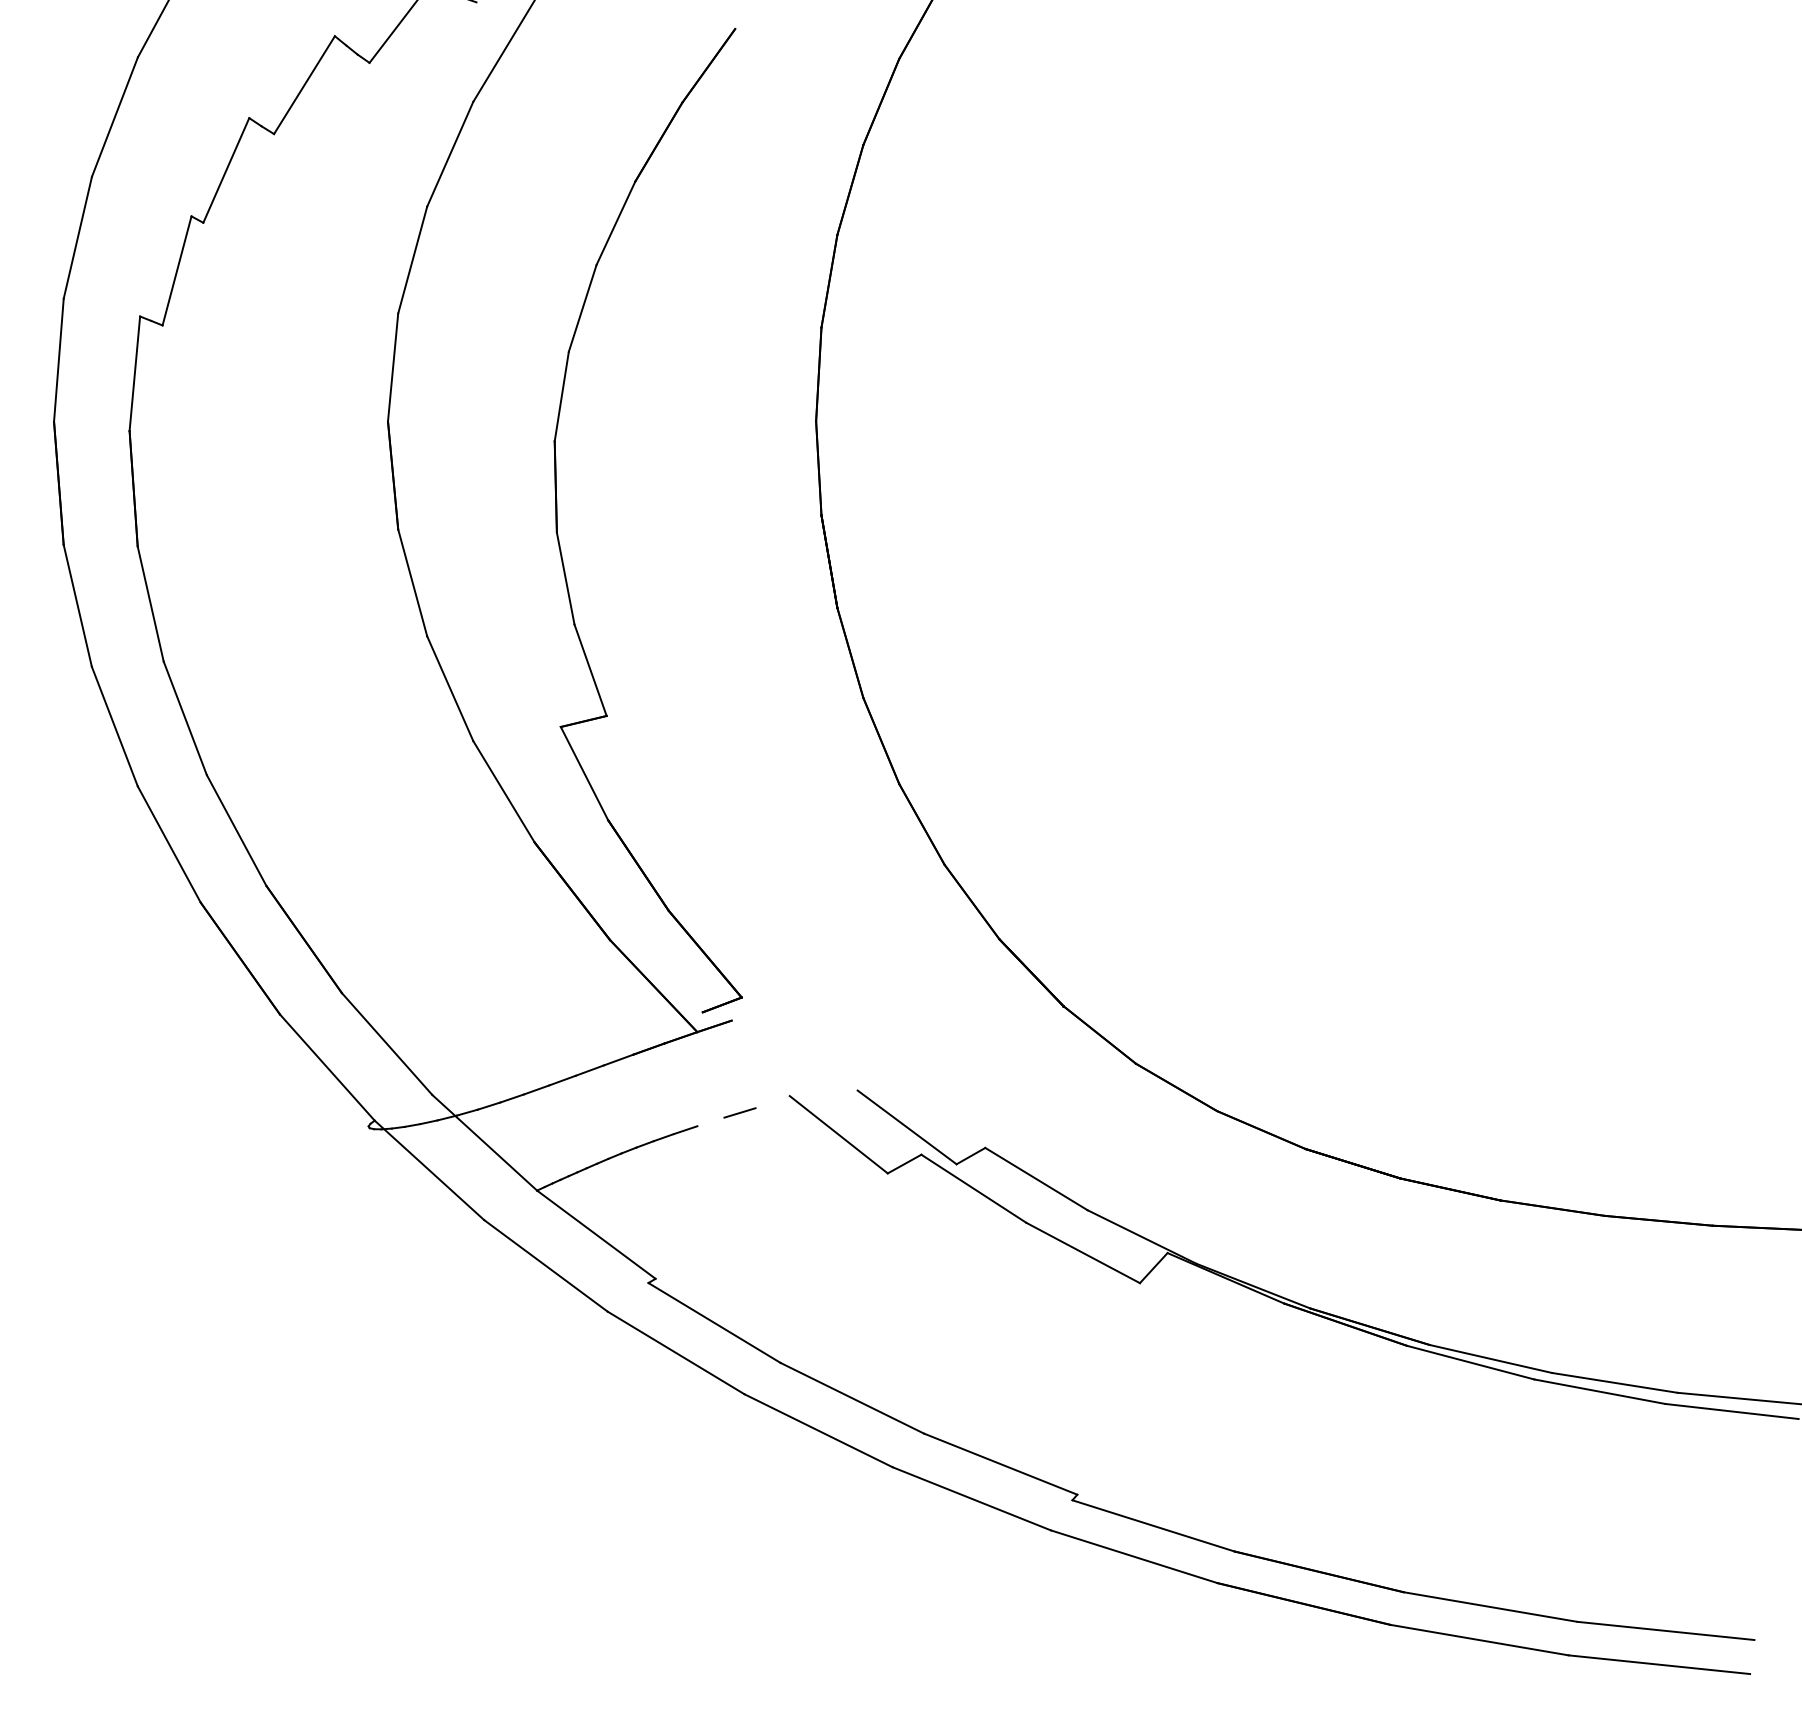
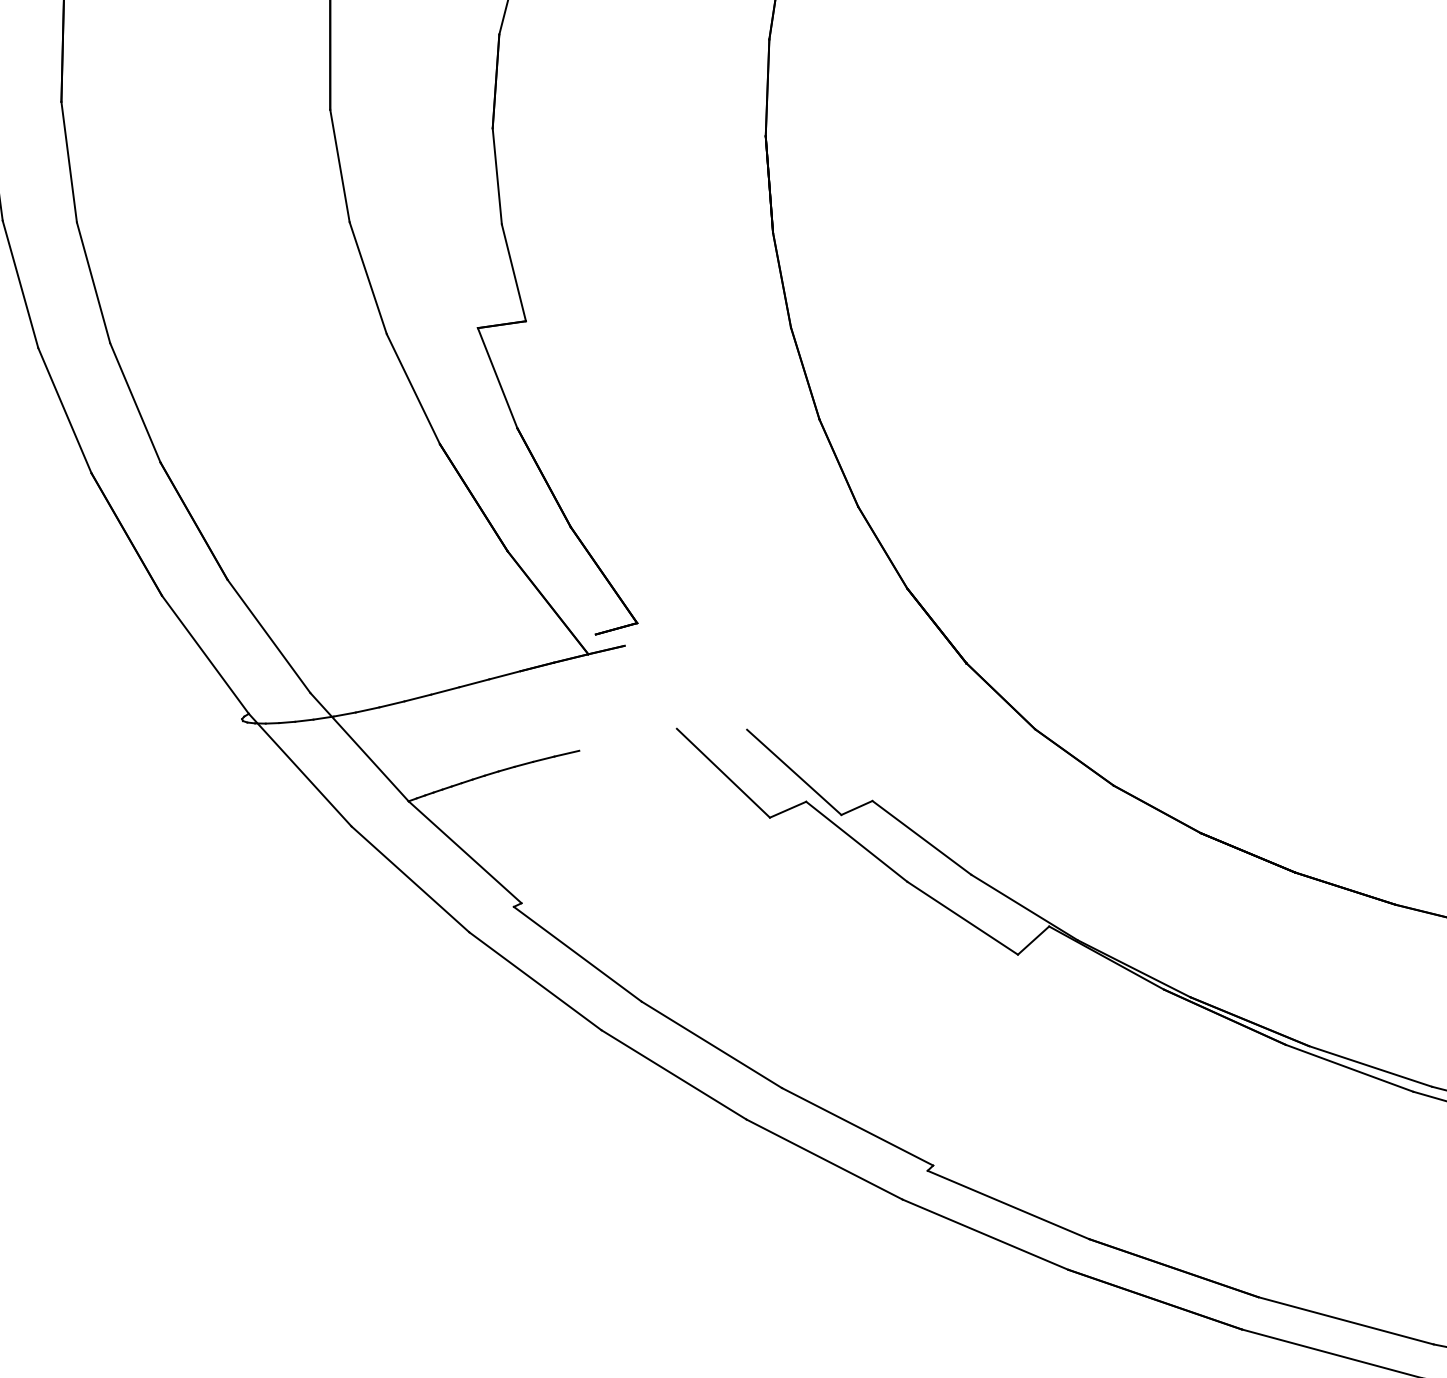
line: (739, 1112) -> (623, 740), removed

